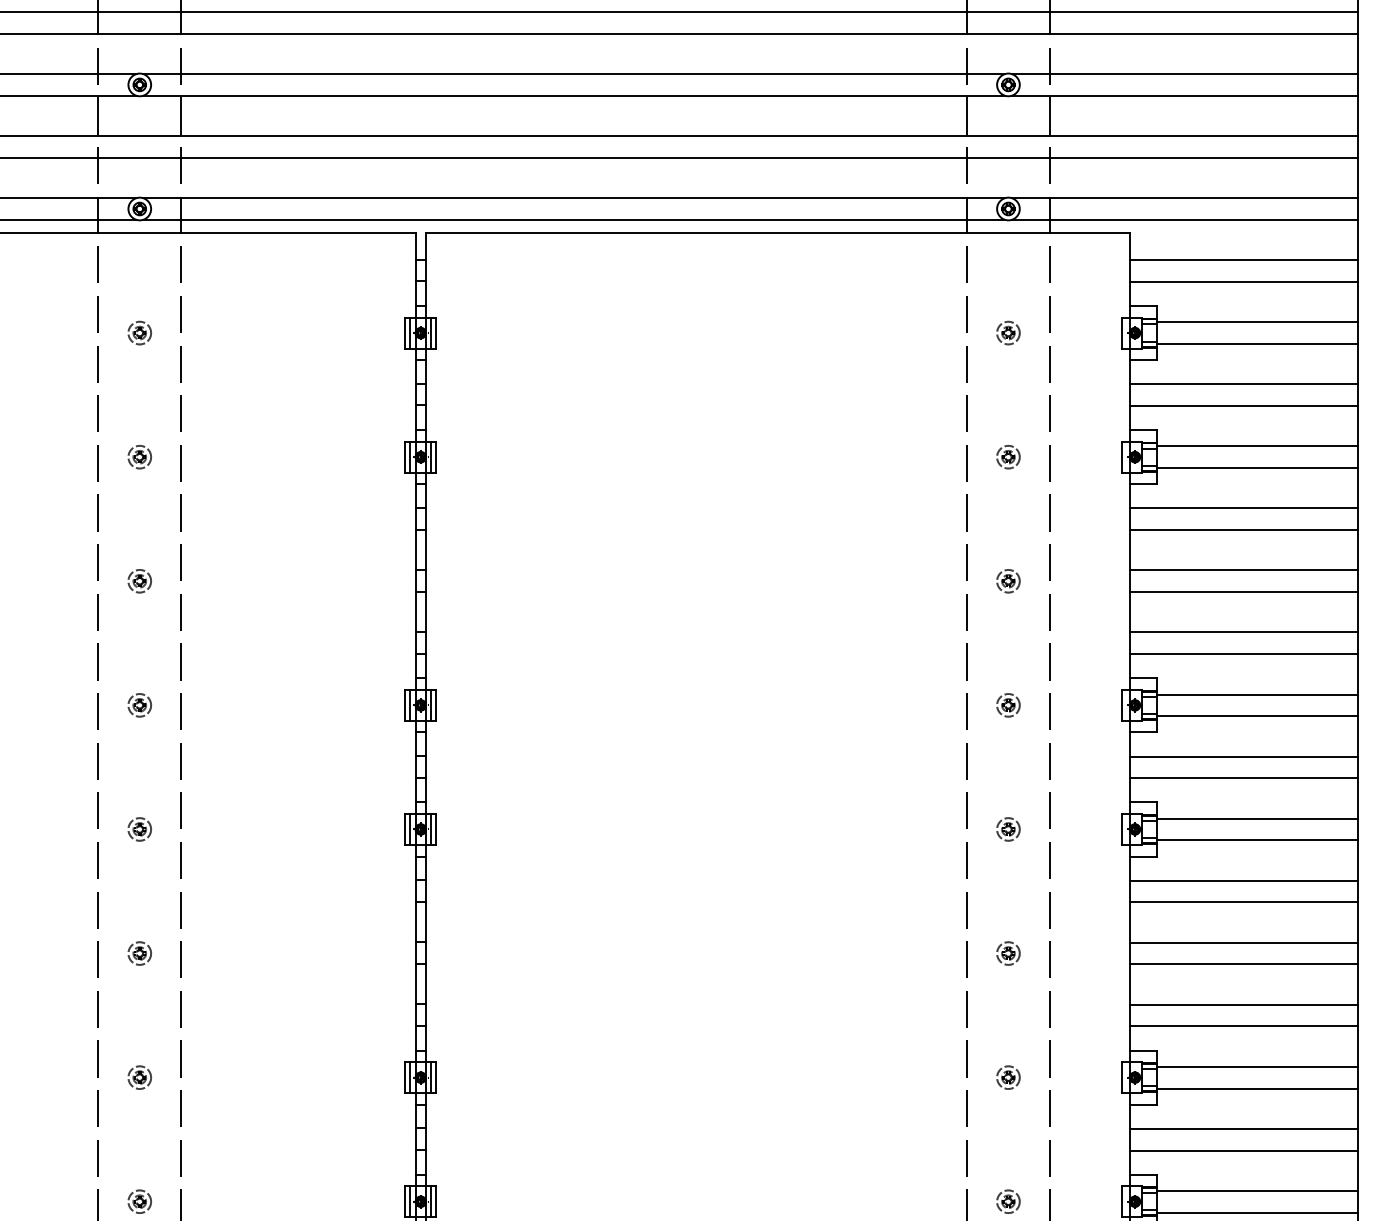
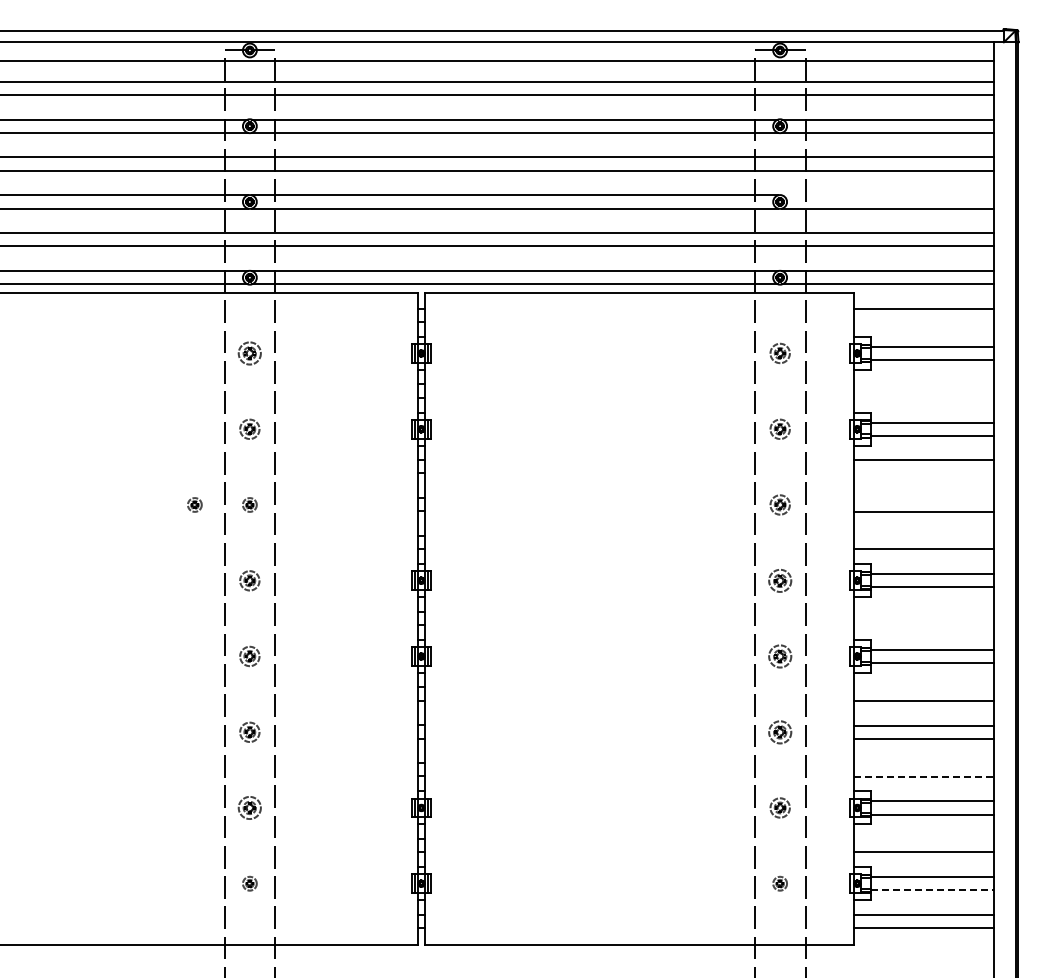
line: (1184, 74) -> (887, 195), removed
line: (1243, 282) -> (923, 322), removed
part: (139, 333) -> (249, 353), size x1.6
part: (1007, 333) -> (779, 353), size x1.4
line: (1243, 383) -> (923, 384), removed
line: (1243, 405) -> (923, 397), removed
part: (139, 455) -> (249, 428), size x1.4
part: (1007, 455) -> (779, 428), size x1.4
line: (1243, 529) -> (923, 473), removed
line: (1243, 570) -> (923, 498), removed
part: (49, 580) -> (194, 504), added
part: (1007, 580) -> (779, 504), size x1.4
line: (1243, 632) -> (923, 536), removed
part: (139, 704) -> (249, 580), size x1.4
part: (1007, 704) -> (779, 580), size x1.6
line: (1243, 755) -> (923, 611), removed
line: (1243, 778) -> (923, 625), removed
part: (139, 829) -> (249, 656), size x1.4
part: (1007, 829) -> (779, 656), size x1.6
line: (1243, 880) -> (923, 687), removed
part: (139, 952) -> (249, 731), size x1.4
part: (1007, 952) -> (779, 731), size x1.6
line: (1243, 1004) -> (923, 763), removed
line: (1243, 1026) -> (923, 776), solid -> dashed
part: (139, 1076) -> (249, 807), size x1.6
part: (1007, 1076) -> (779, 807), size x1.4
line: (1243, 1129) -> (923, 839), removed
line: (1258, 1212) -> (932, 890), solid -> dashed

